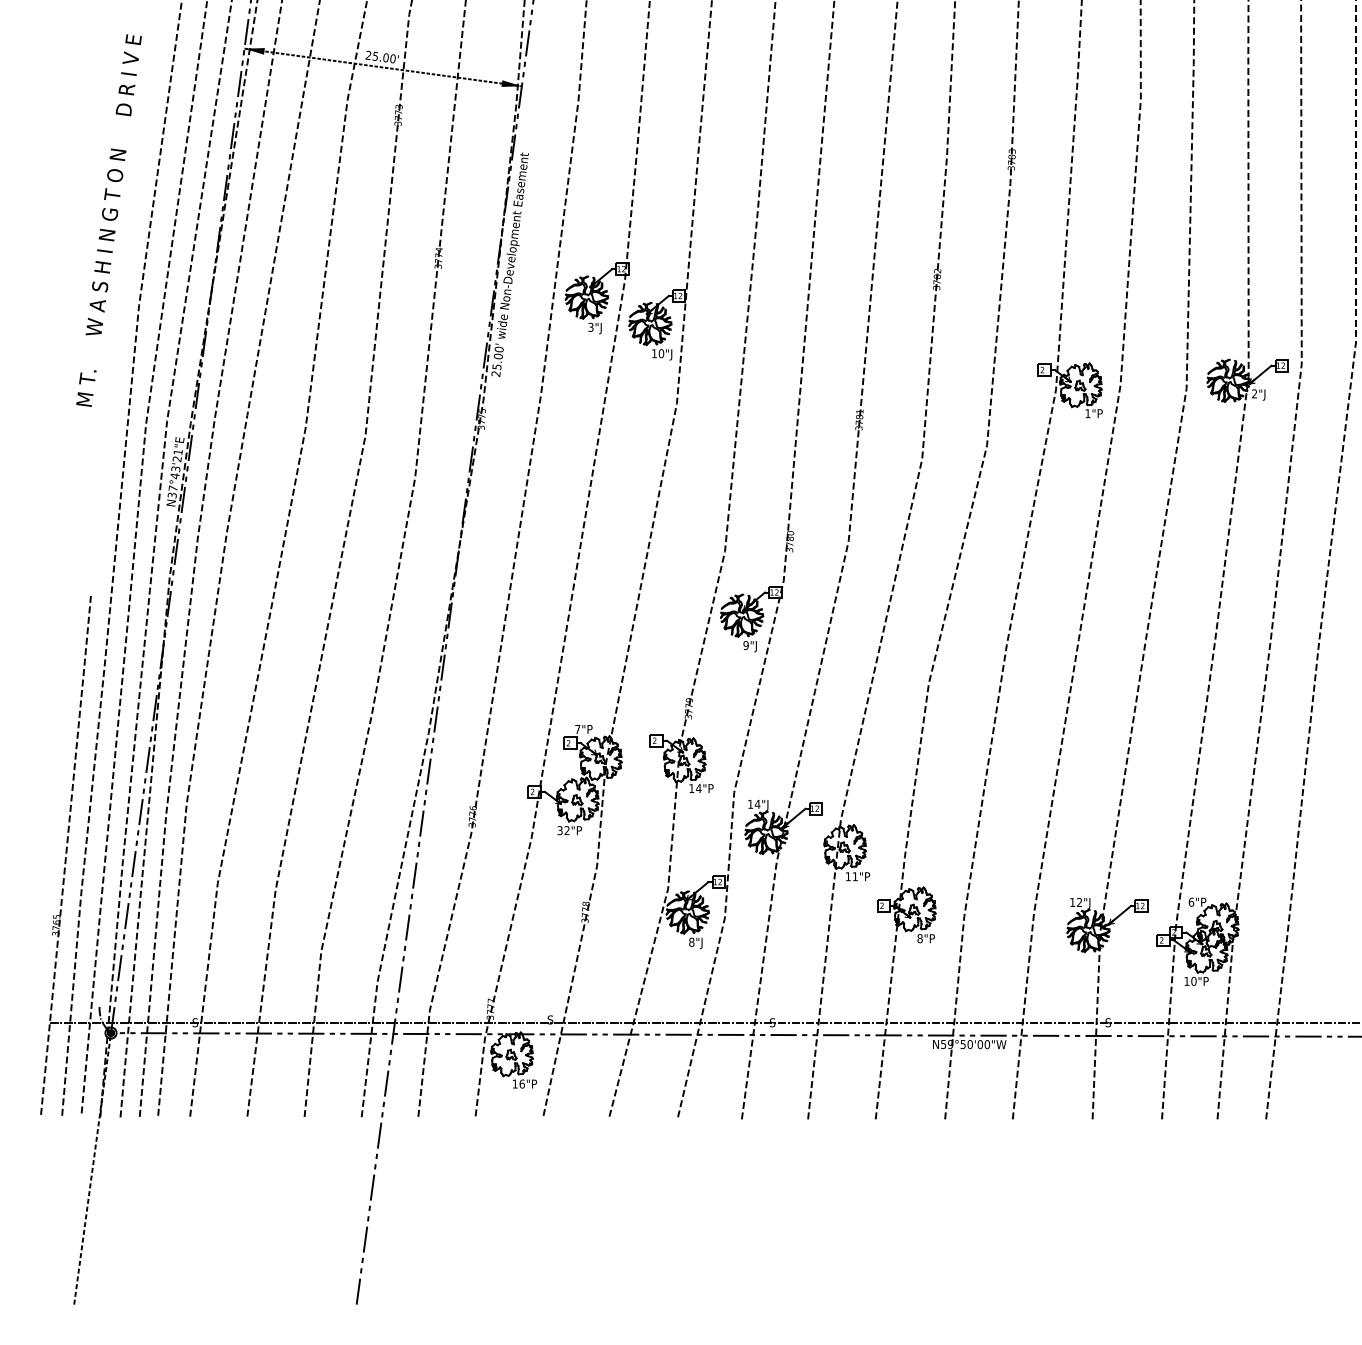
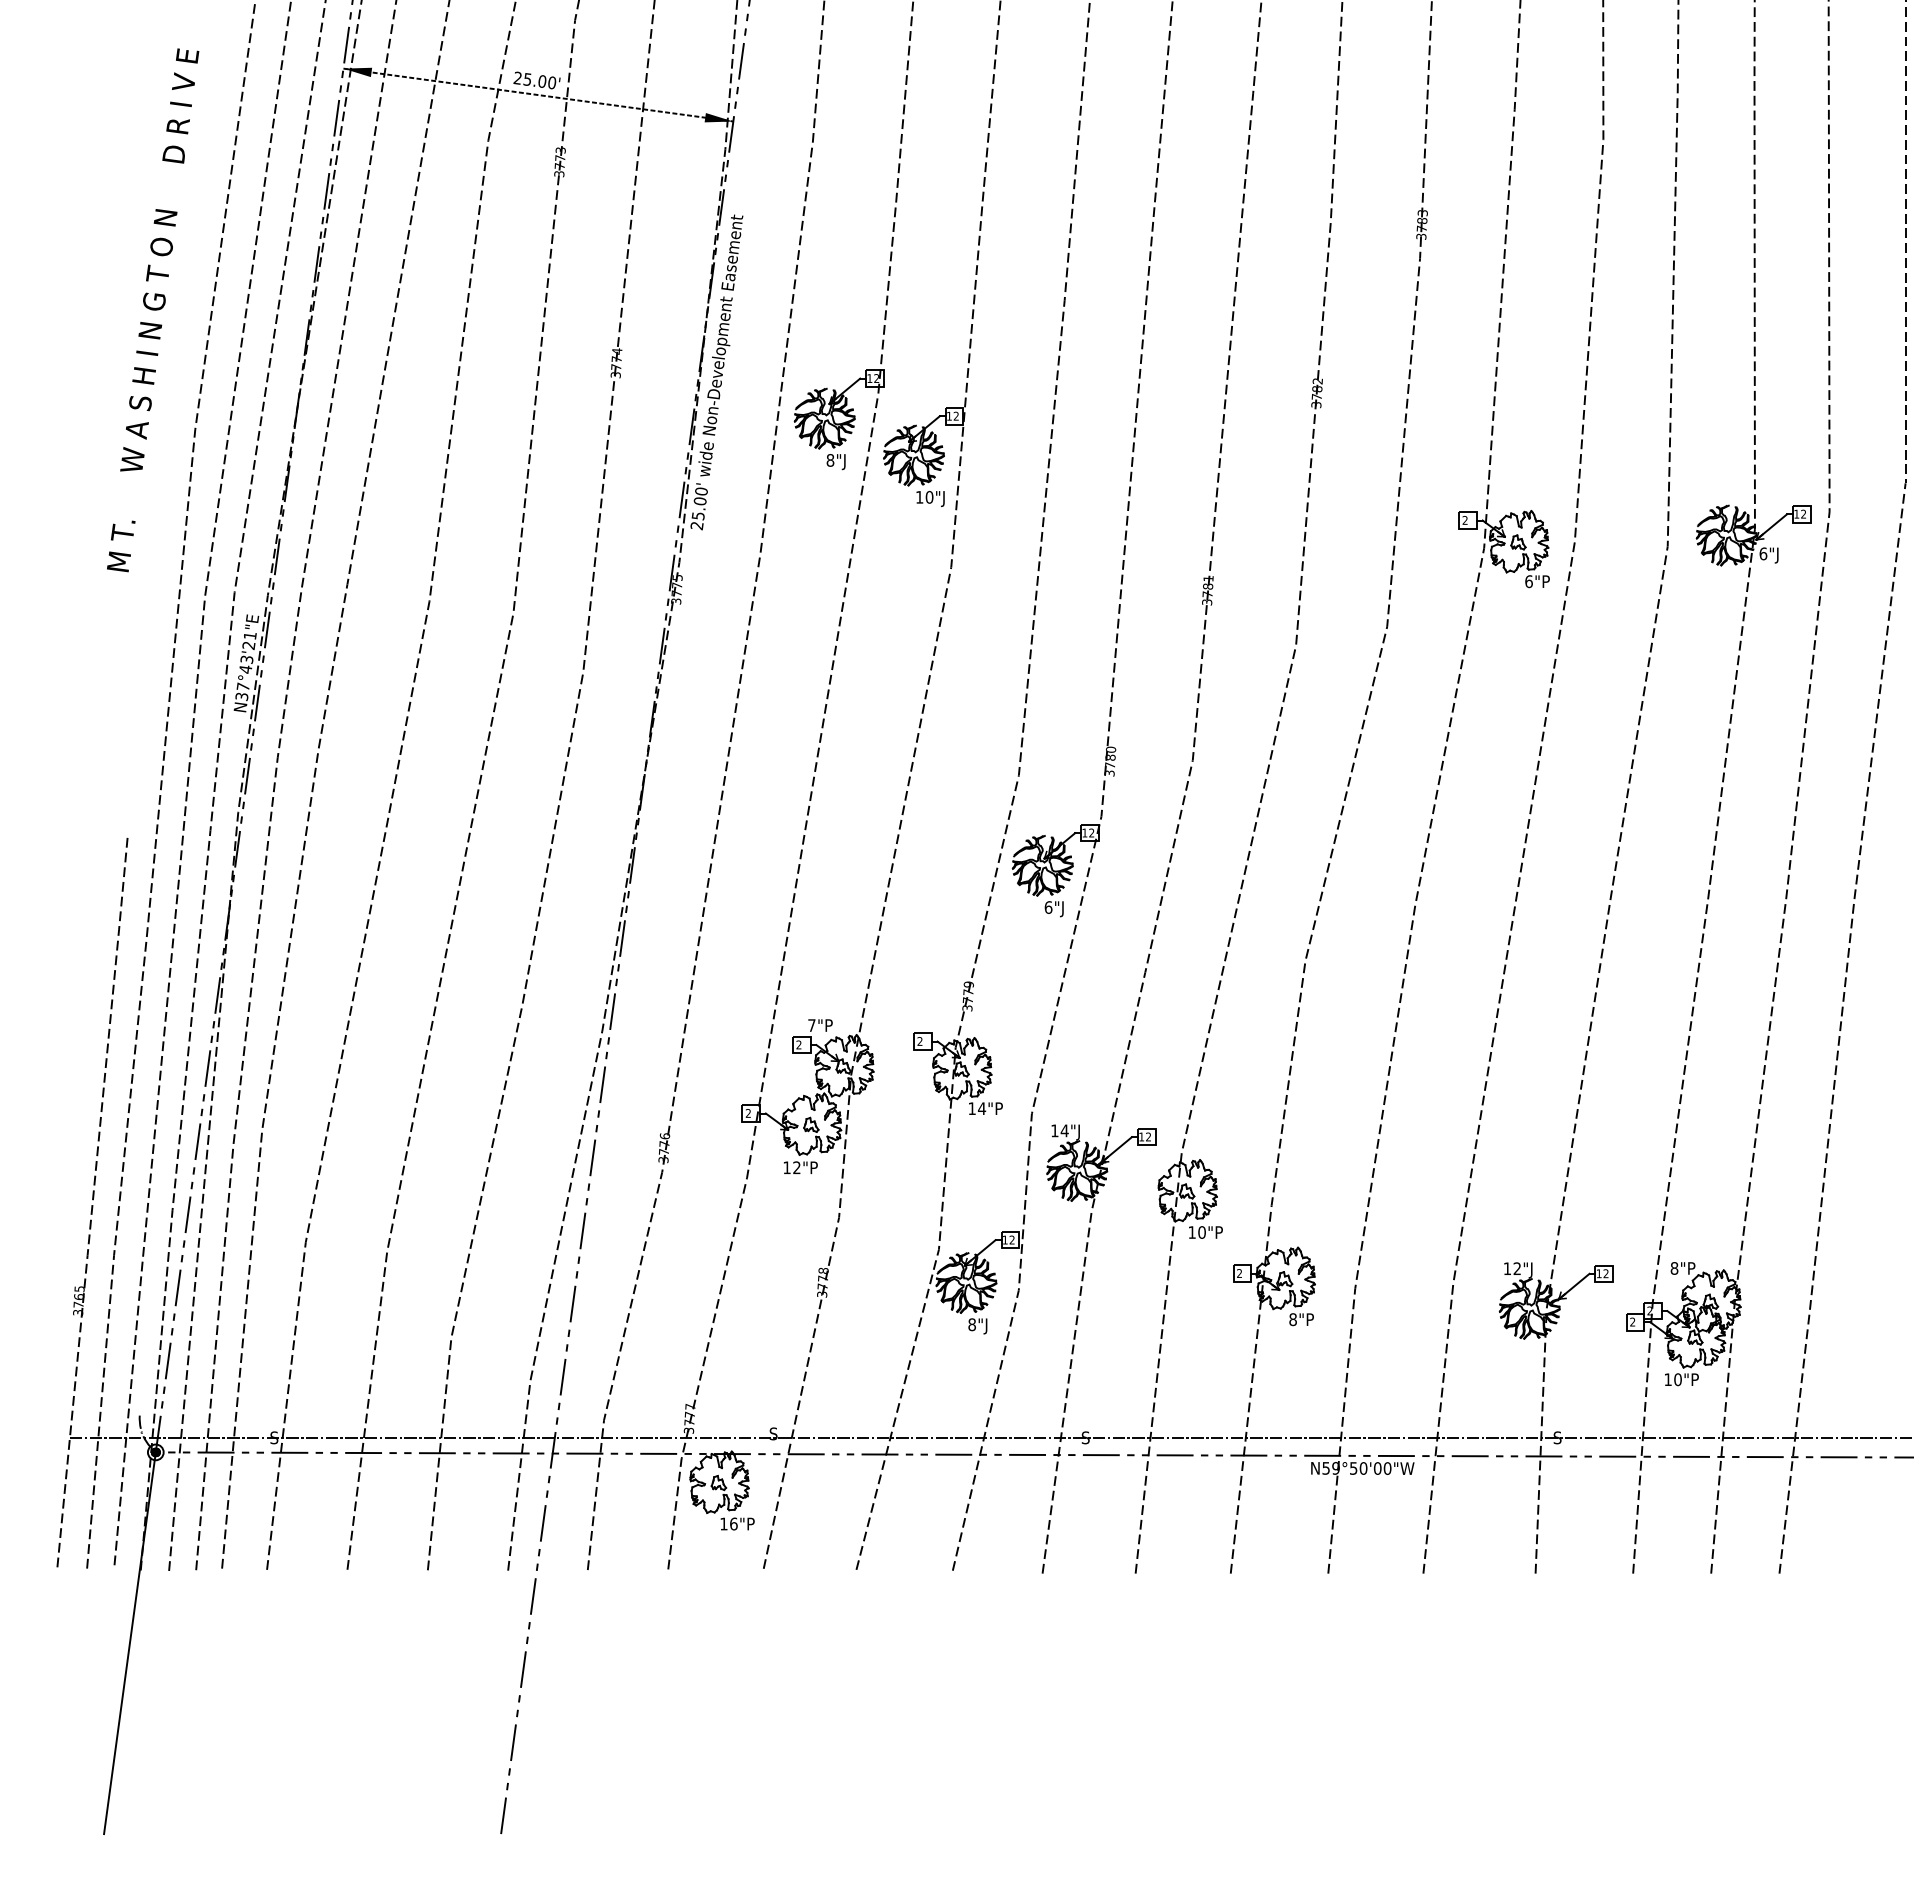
text: (591, 327) -> (830, 460), 3"J -> 8"J
text: (1254, 393) -> (1763, 553), 2"J -> 6"J
text: (1087, 413) -> (1528, 581), 1"P -> 6"P
text: (746, 645) -> (1048, 907), 9"J -> 6"J
text: (559, 830) -> (786, 1167), 32"P -> 12"P
text: (854, 876) -> (1201, 1232), 11"P -> 10"P
text: (1191, 902) -> (1674, 1268), 6"P -> 8"P
line: (92, 1169) -> (129, 1643), dashed -> solid

